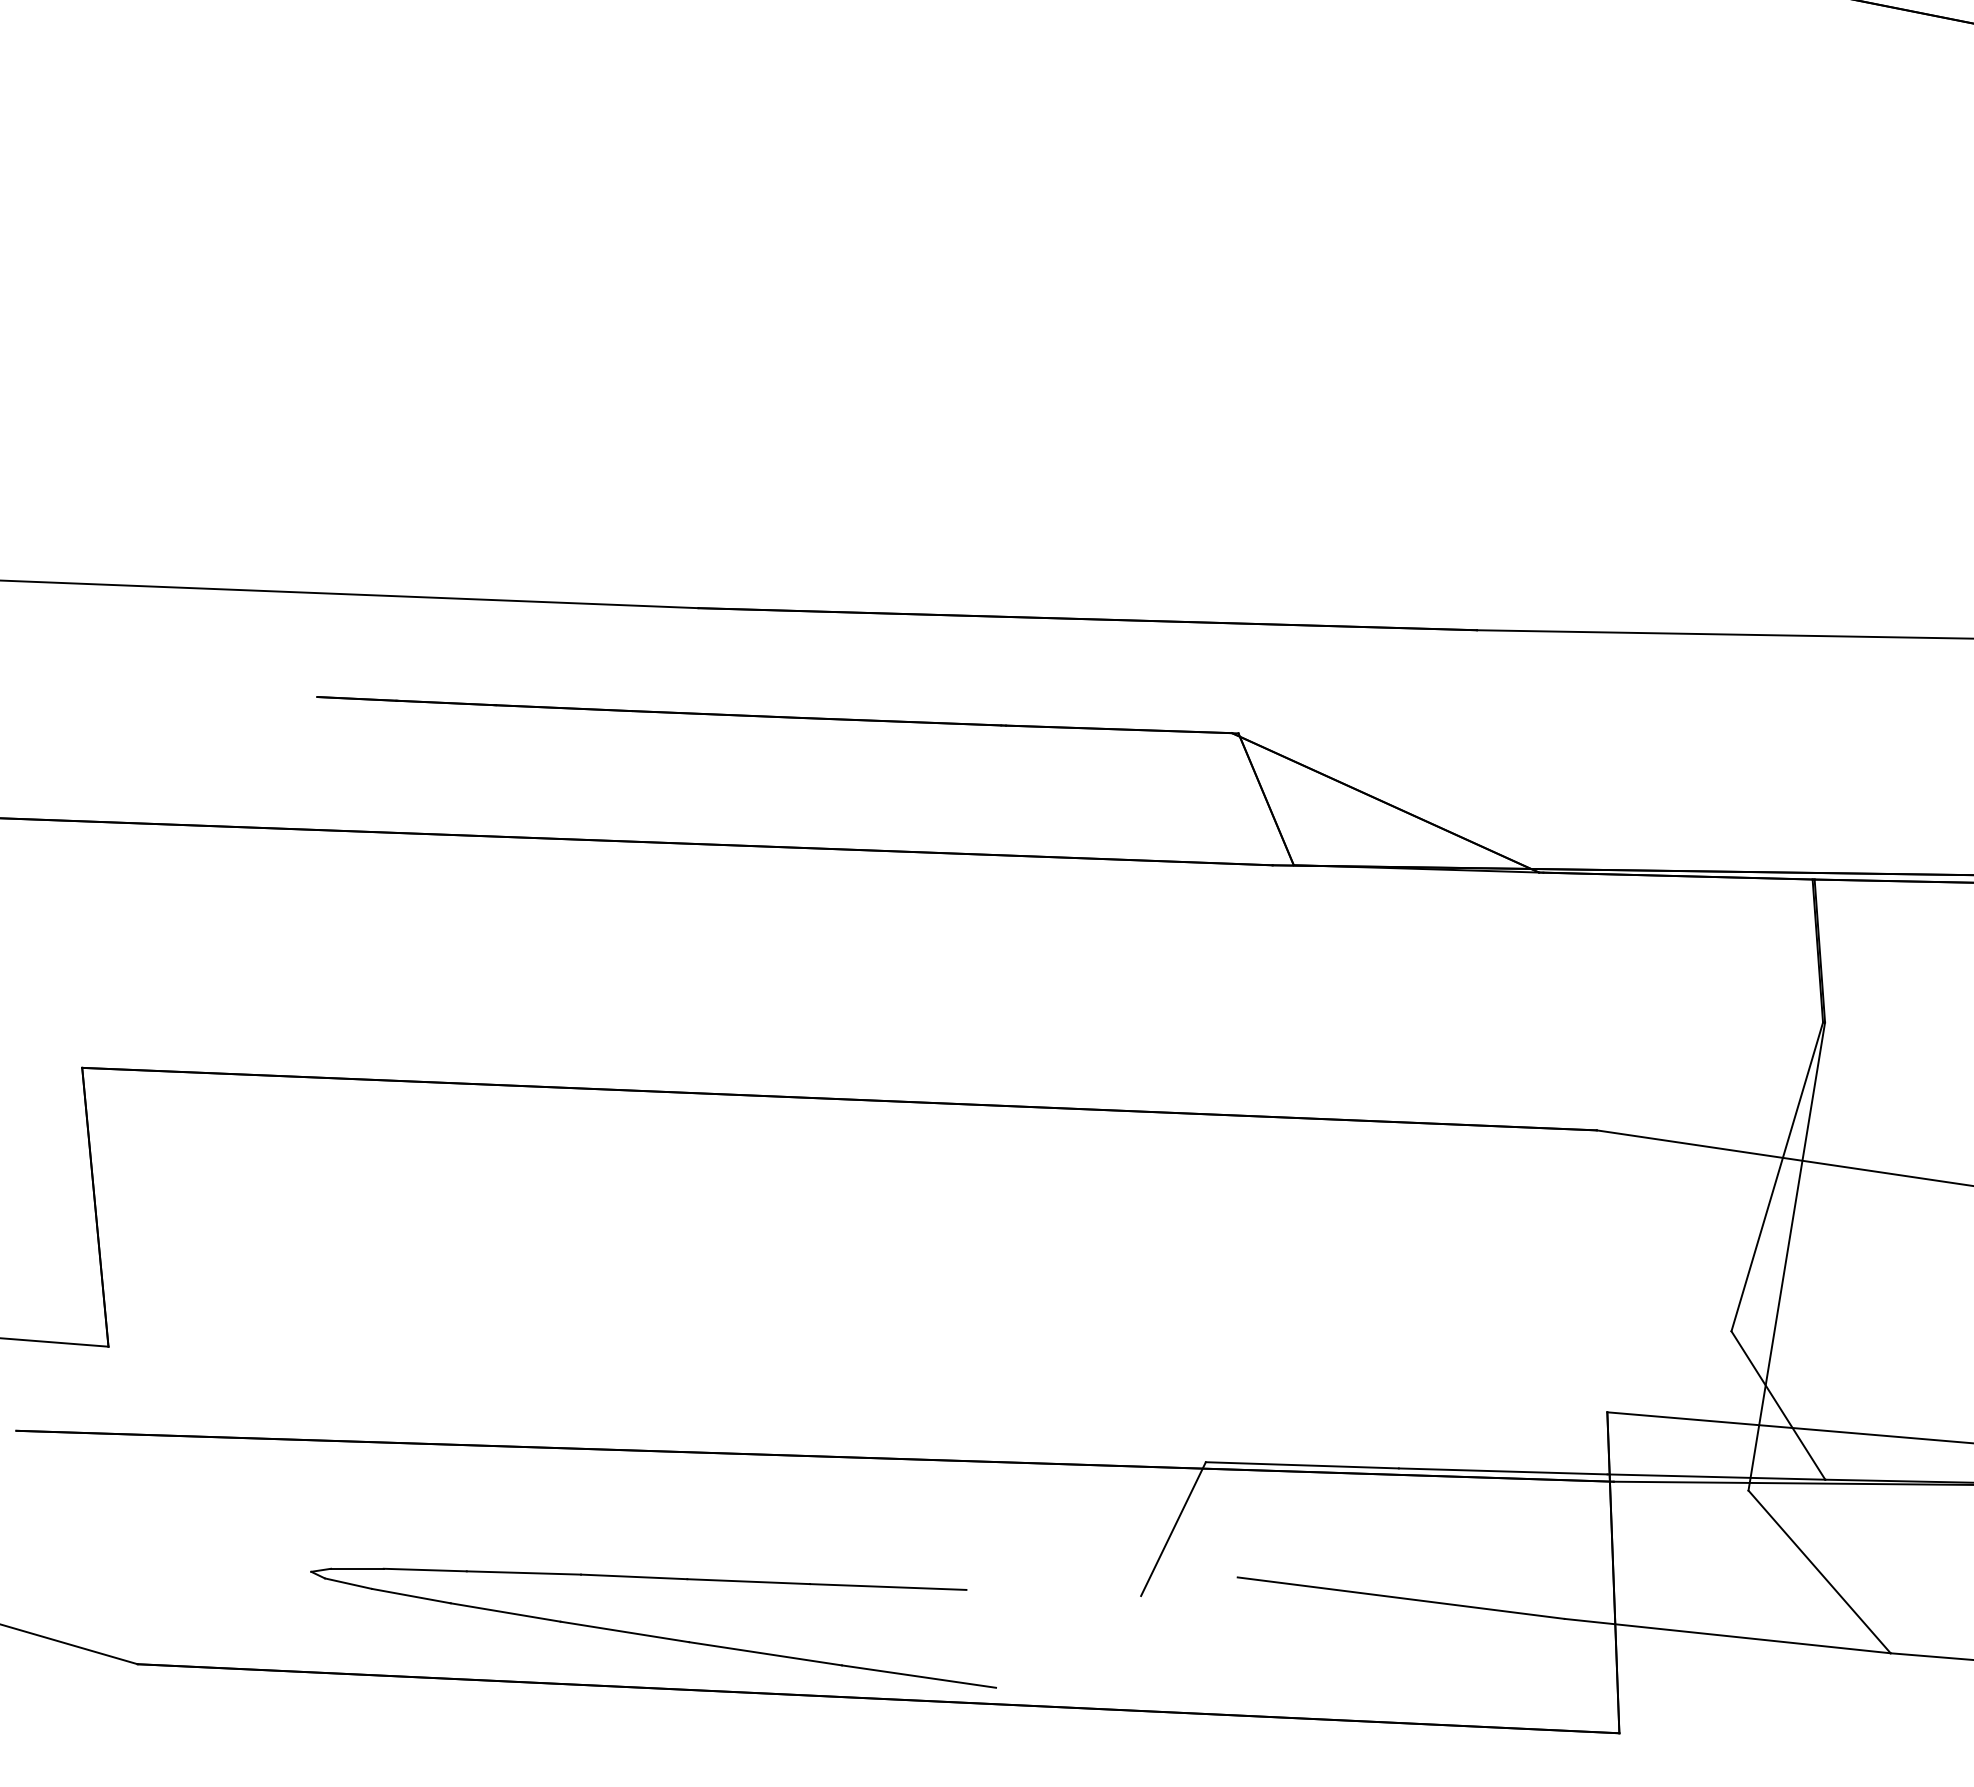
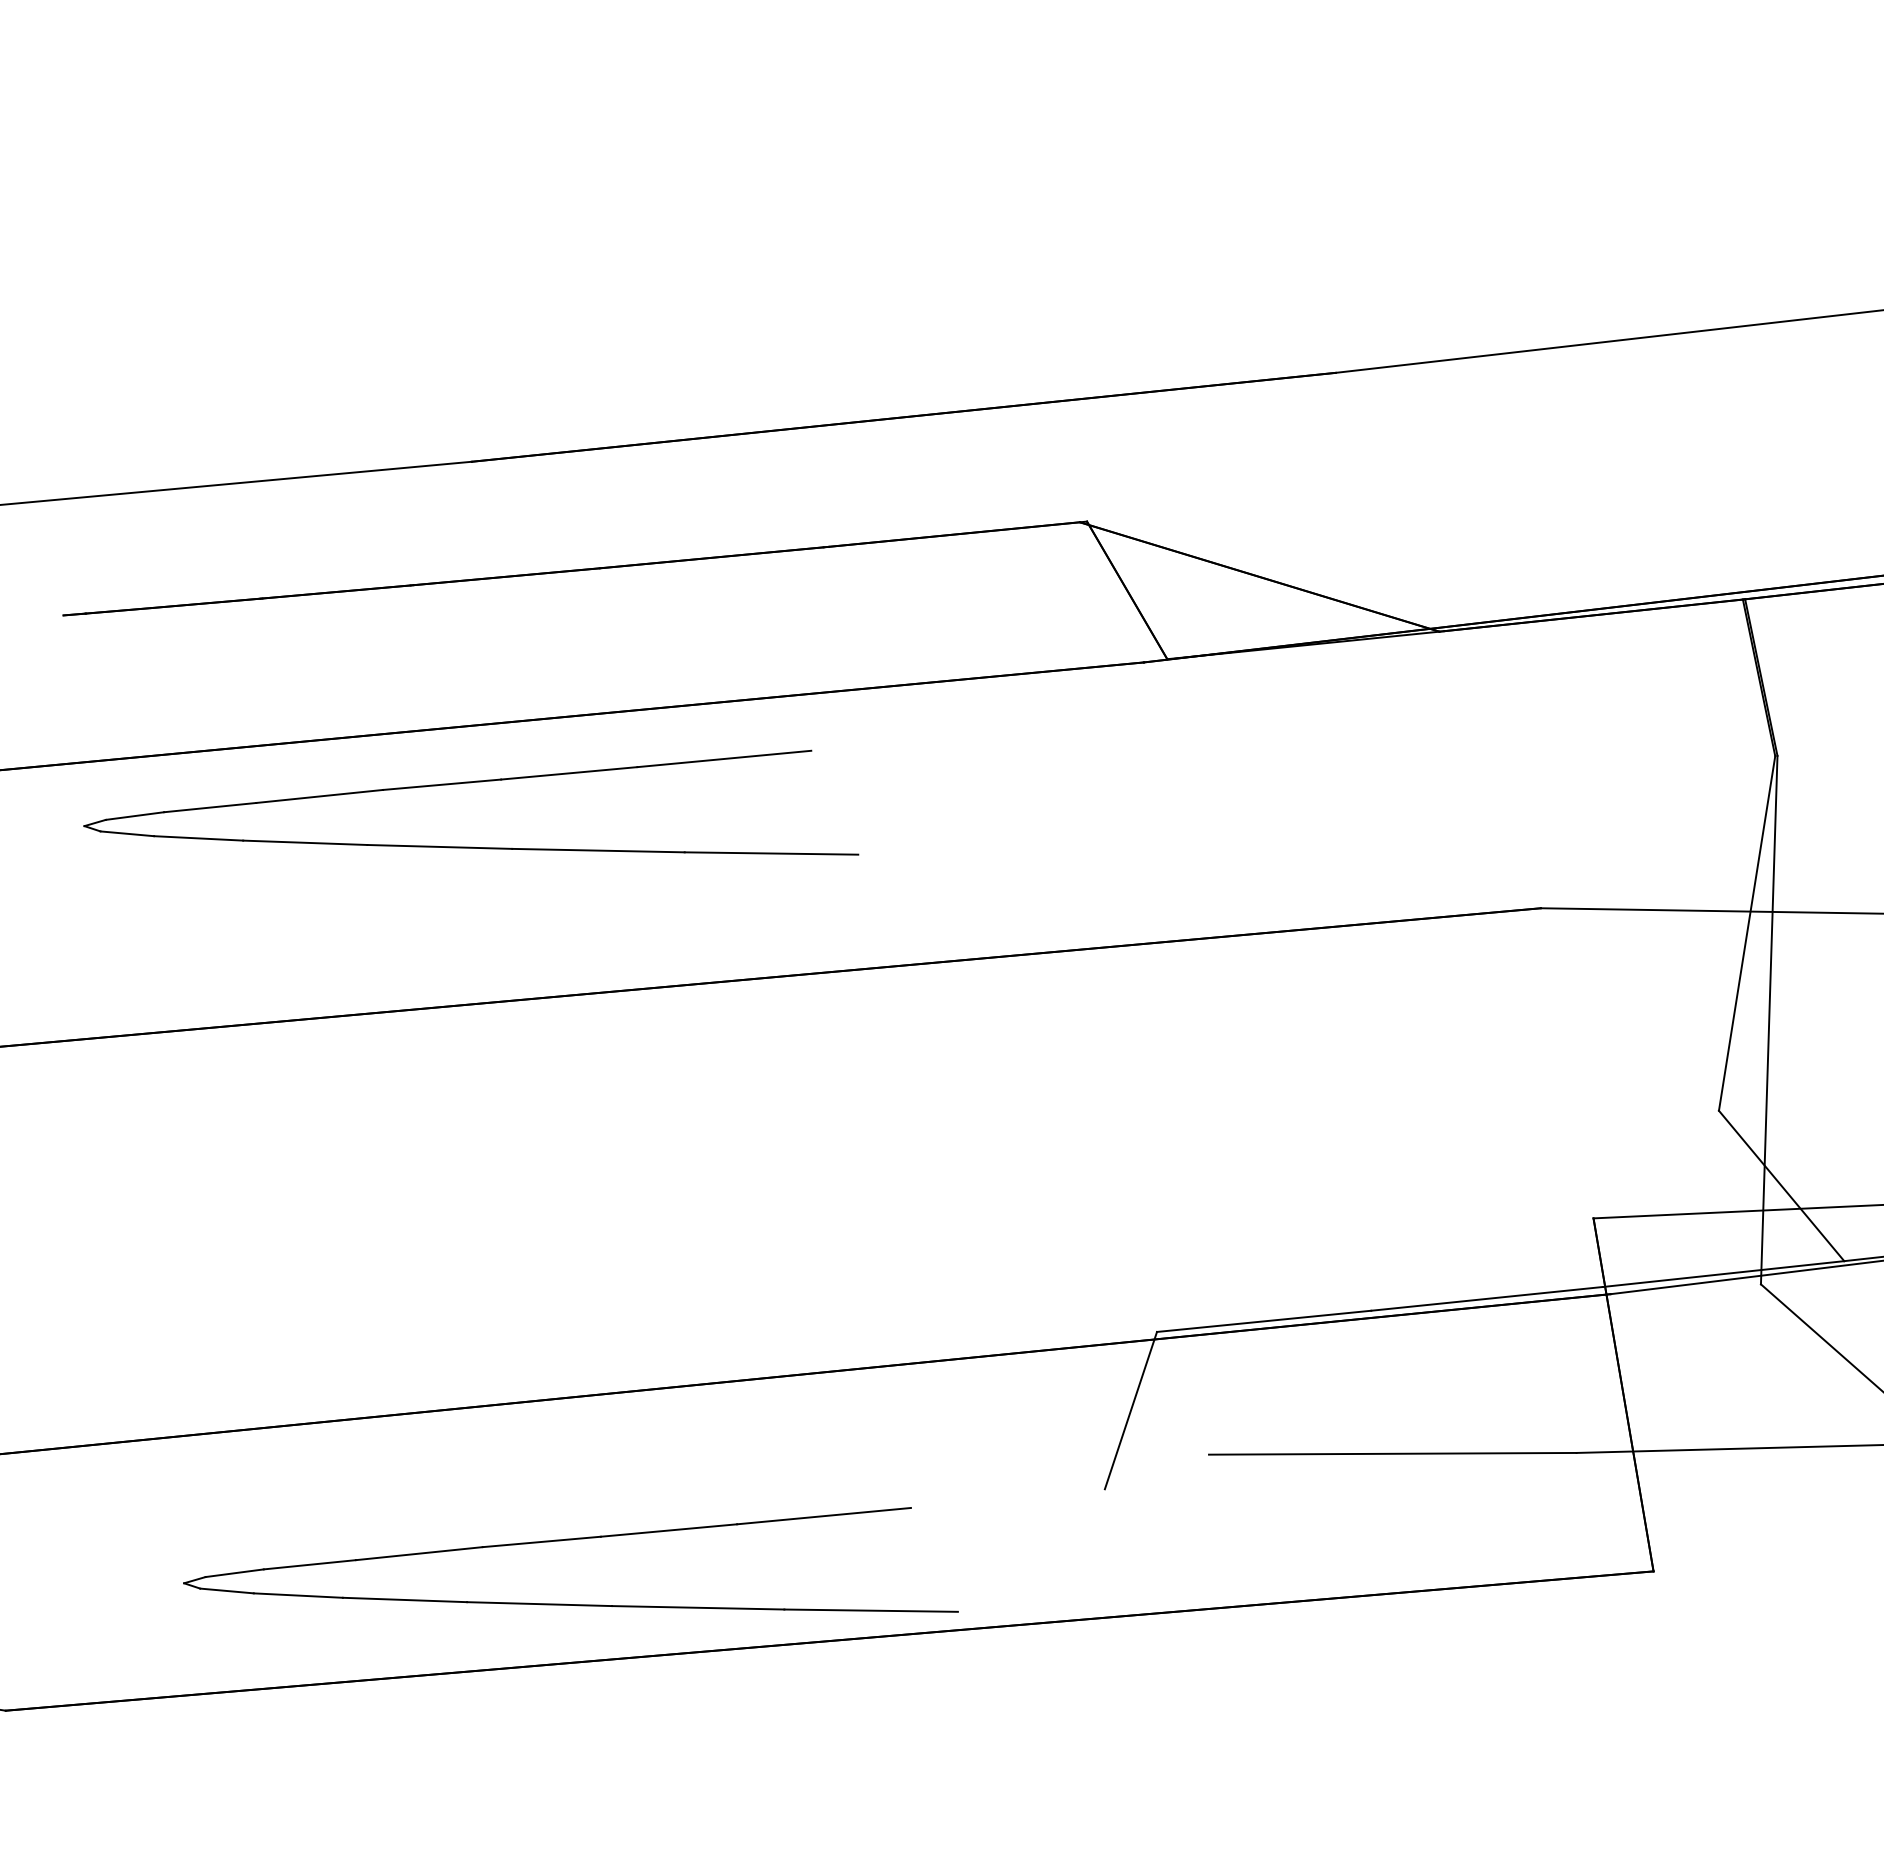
part: (653, 950) -> (471, 846), added

